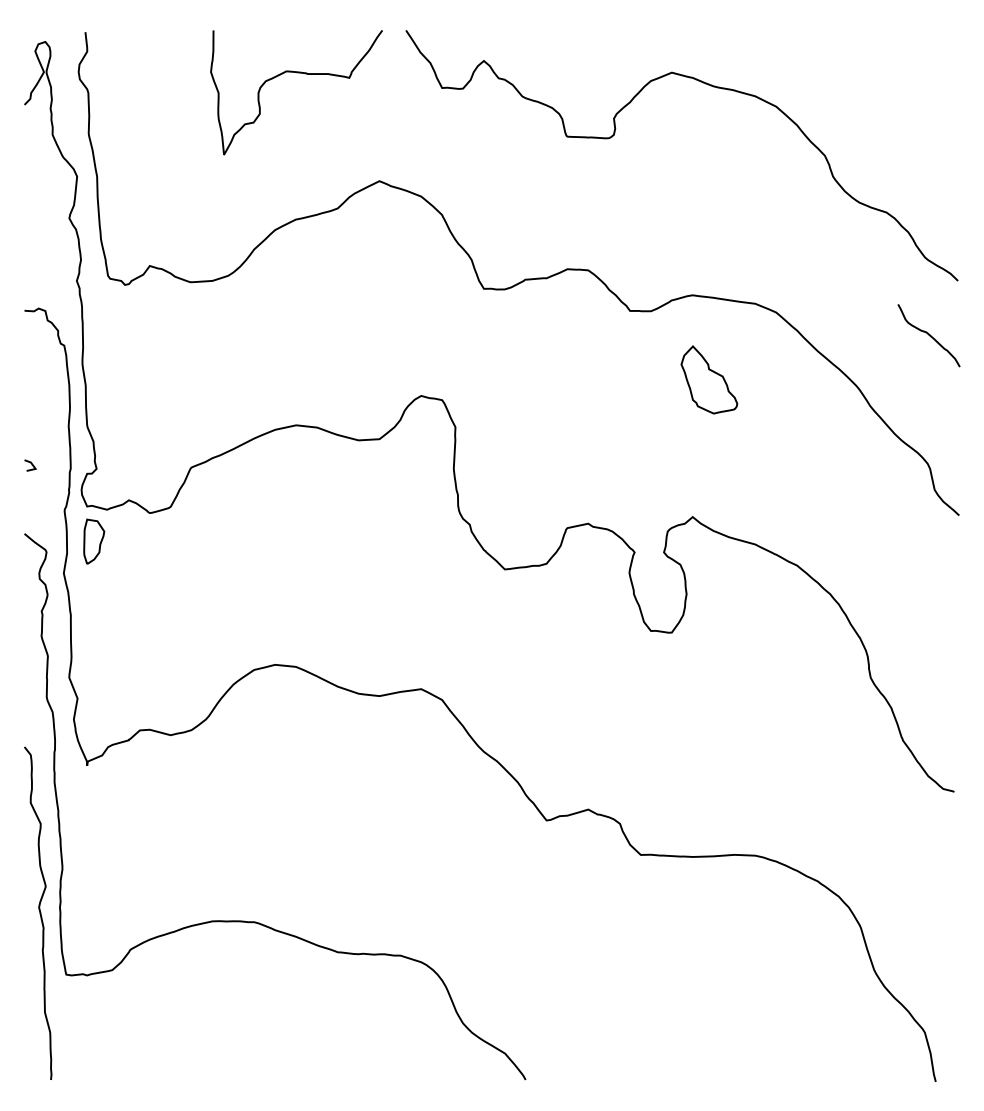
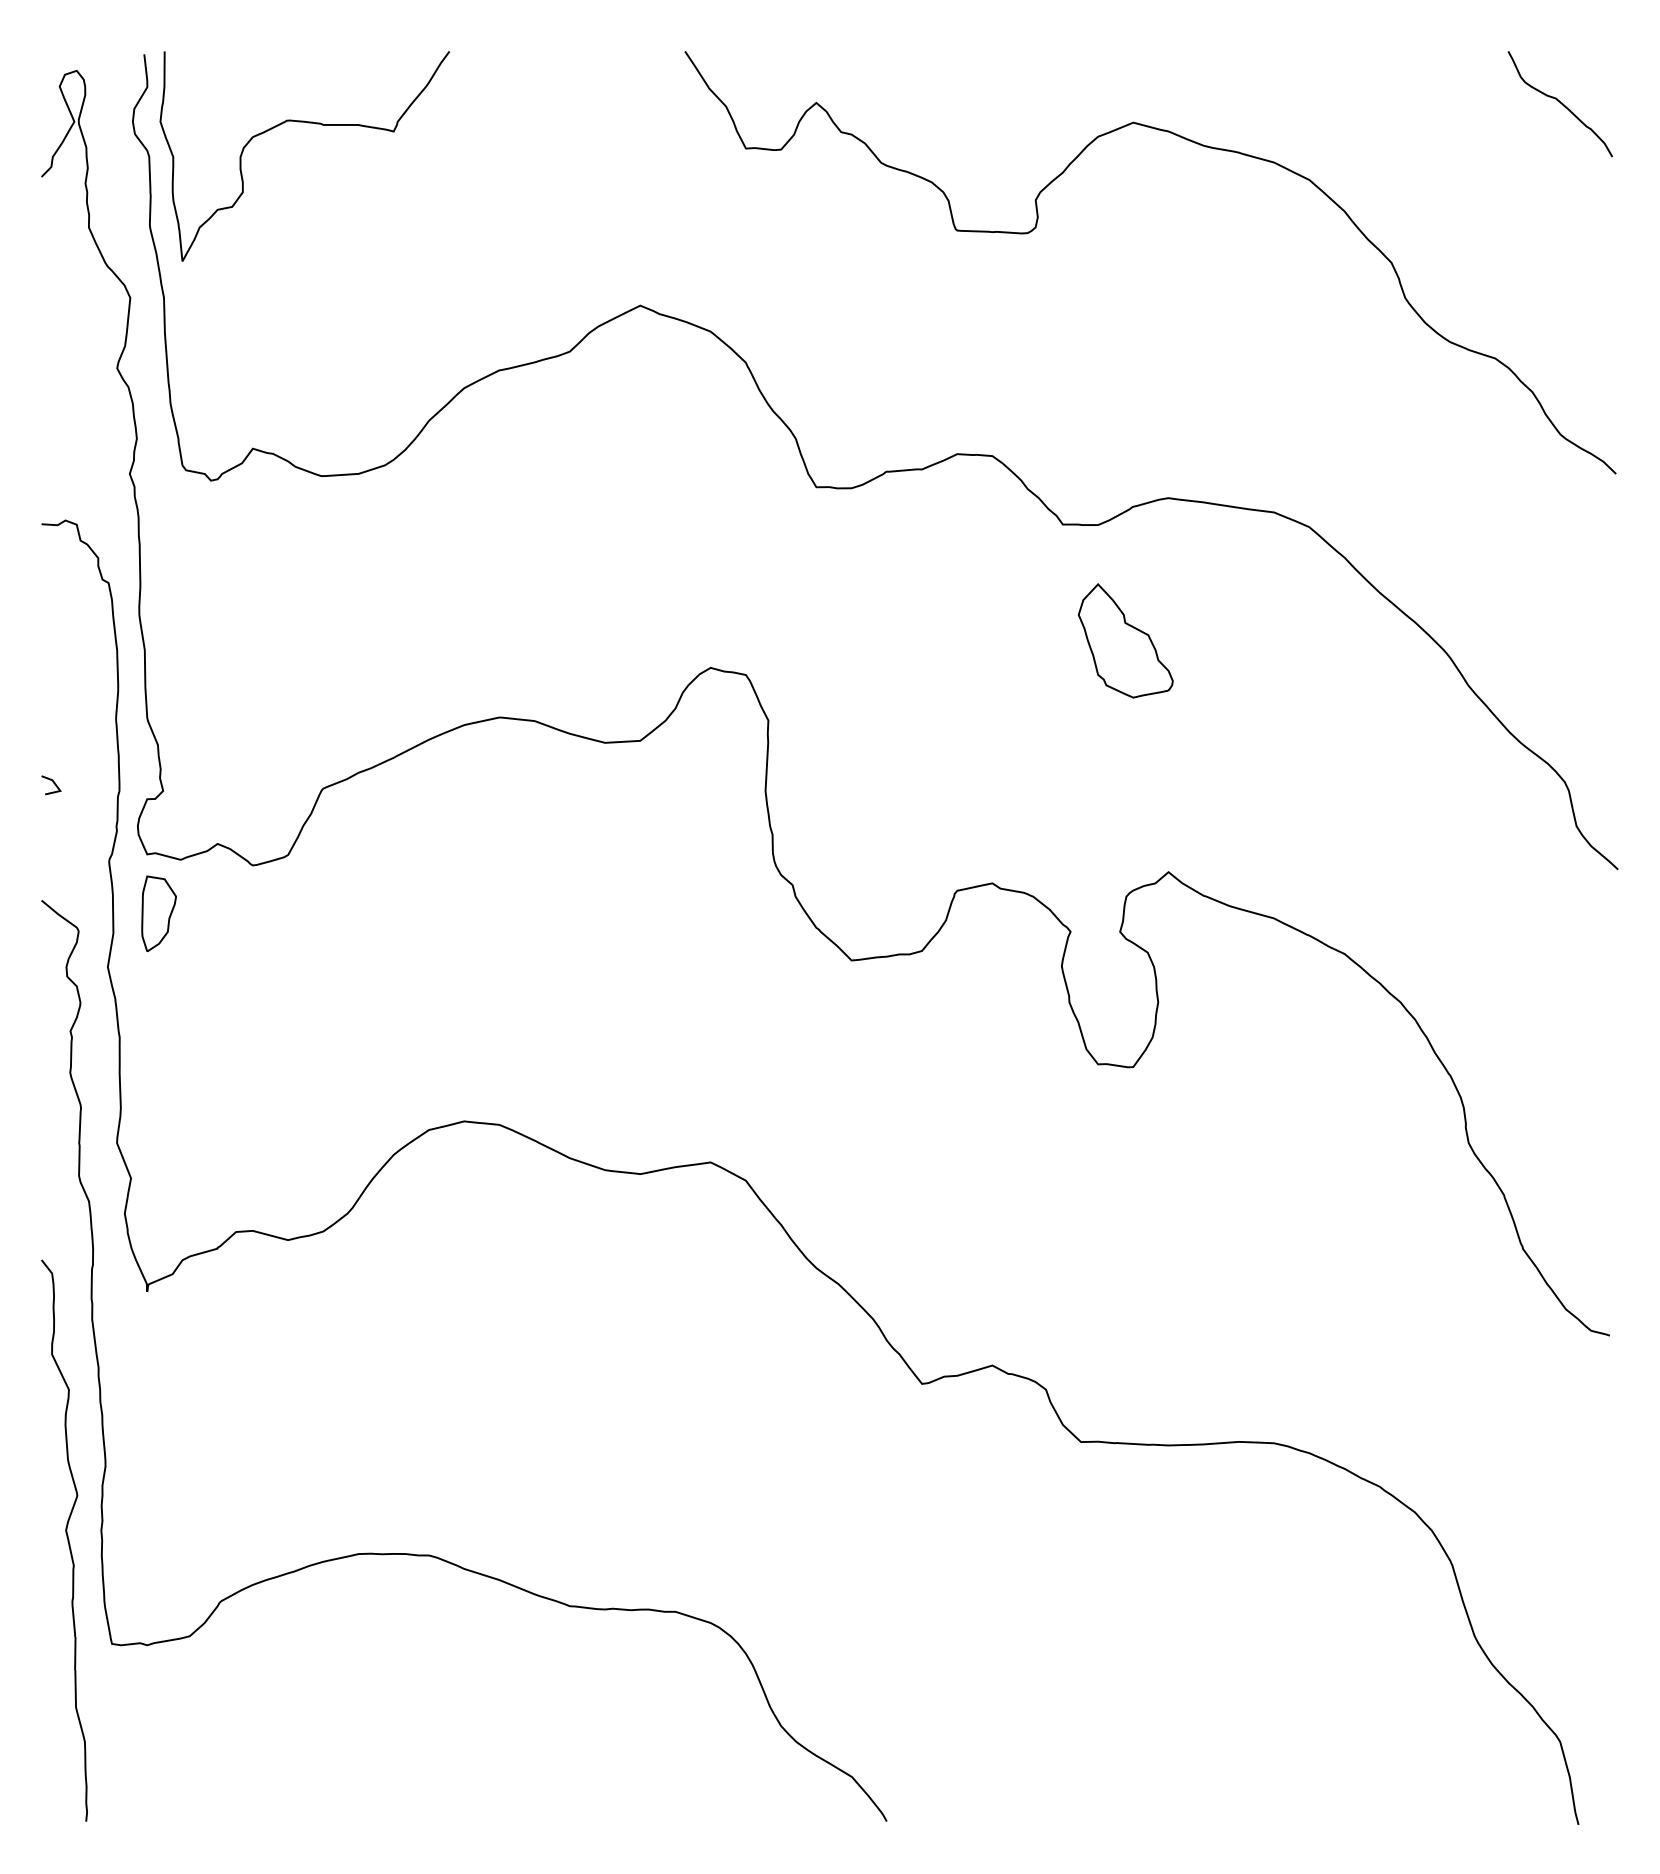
curve: (296, 73) -> (304, 124), moved
curve: (928, 335) -> (1559, 103), moved
part: (709, 379) -> (1125, 640), moved

